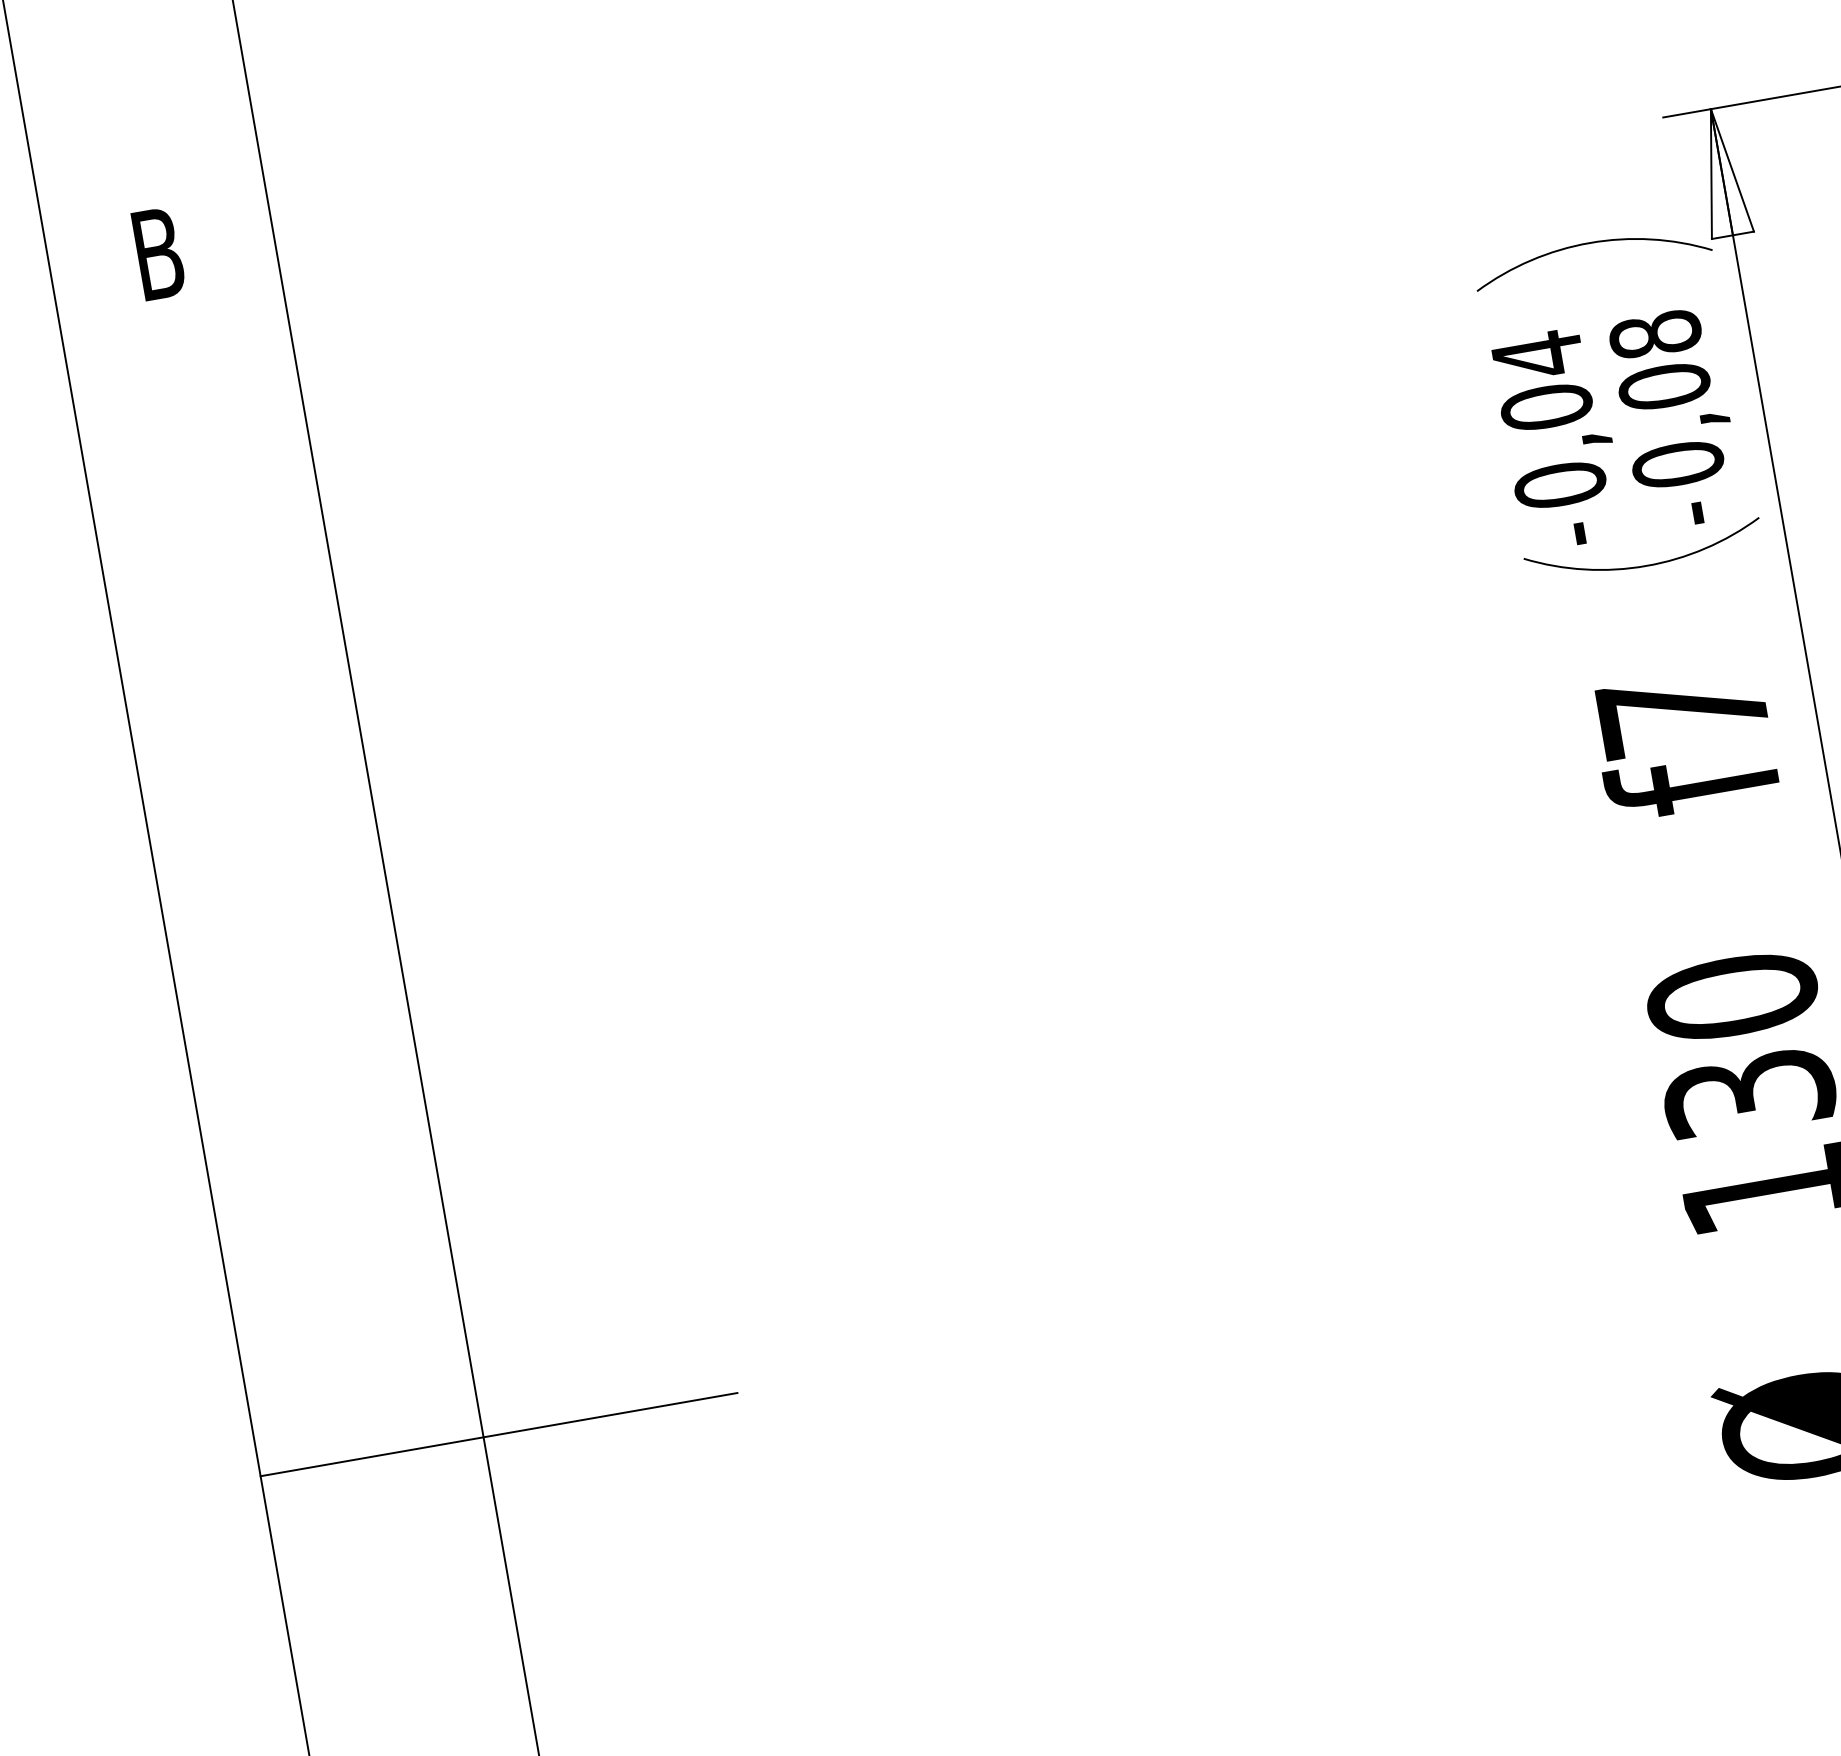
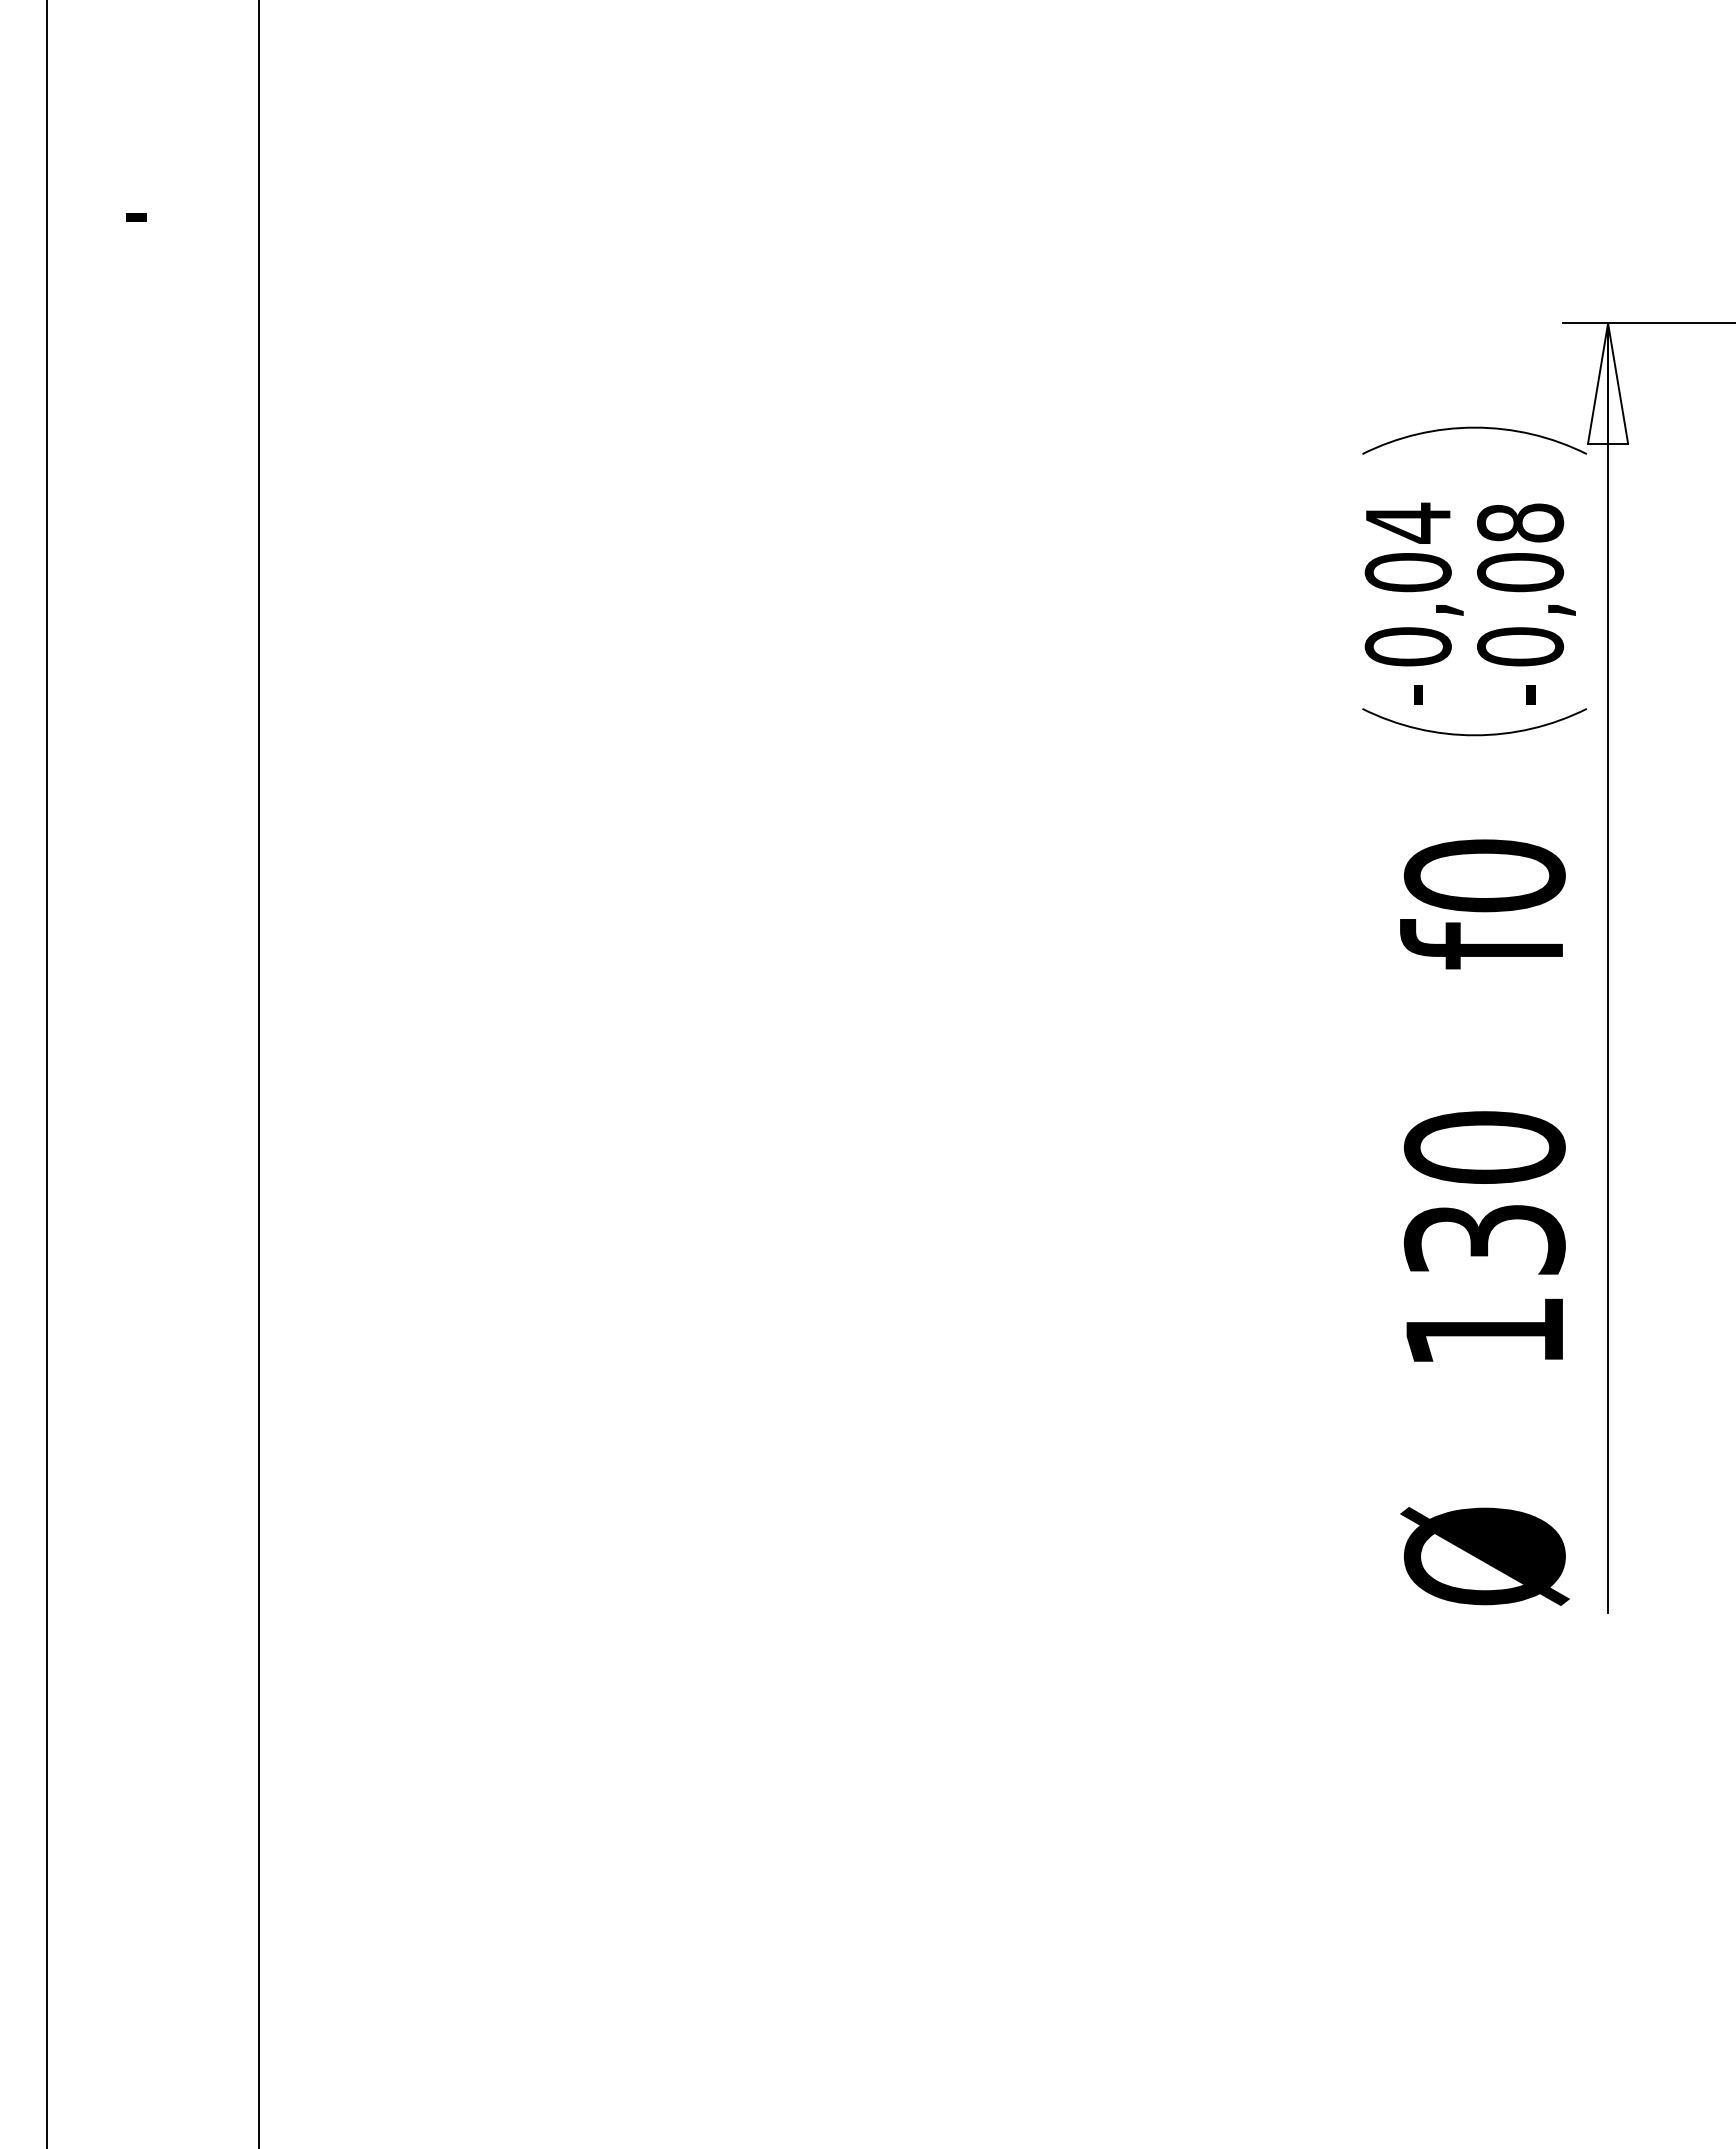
text: (157, 253) -> (148, 206), B -> -
text: (1682, 711) -> (1484, 875), f7 -> f0
line: (498, 1434) -> (273, 1353), removed

